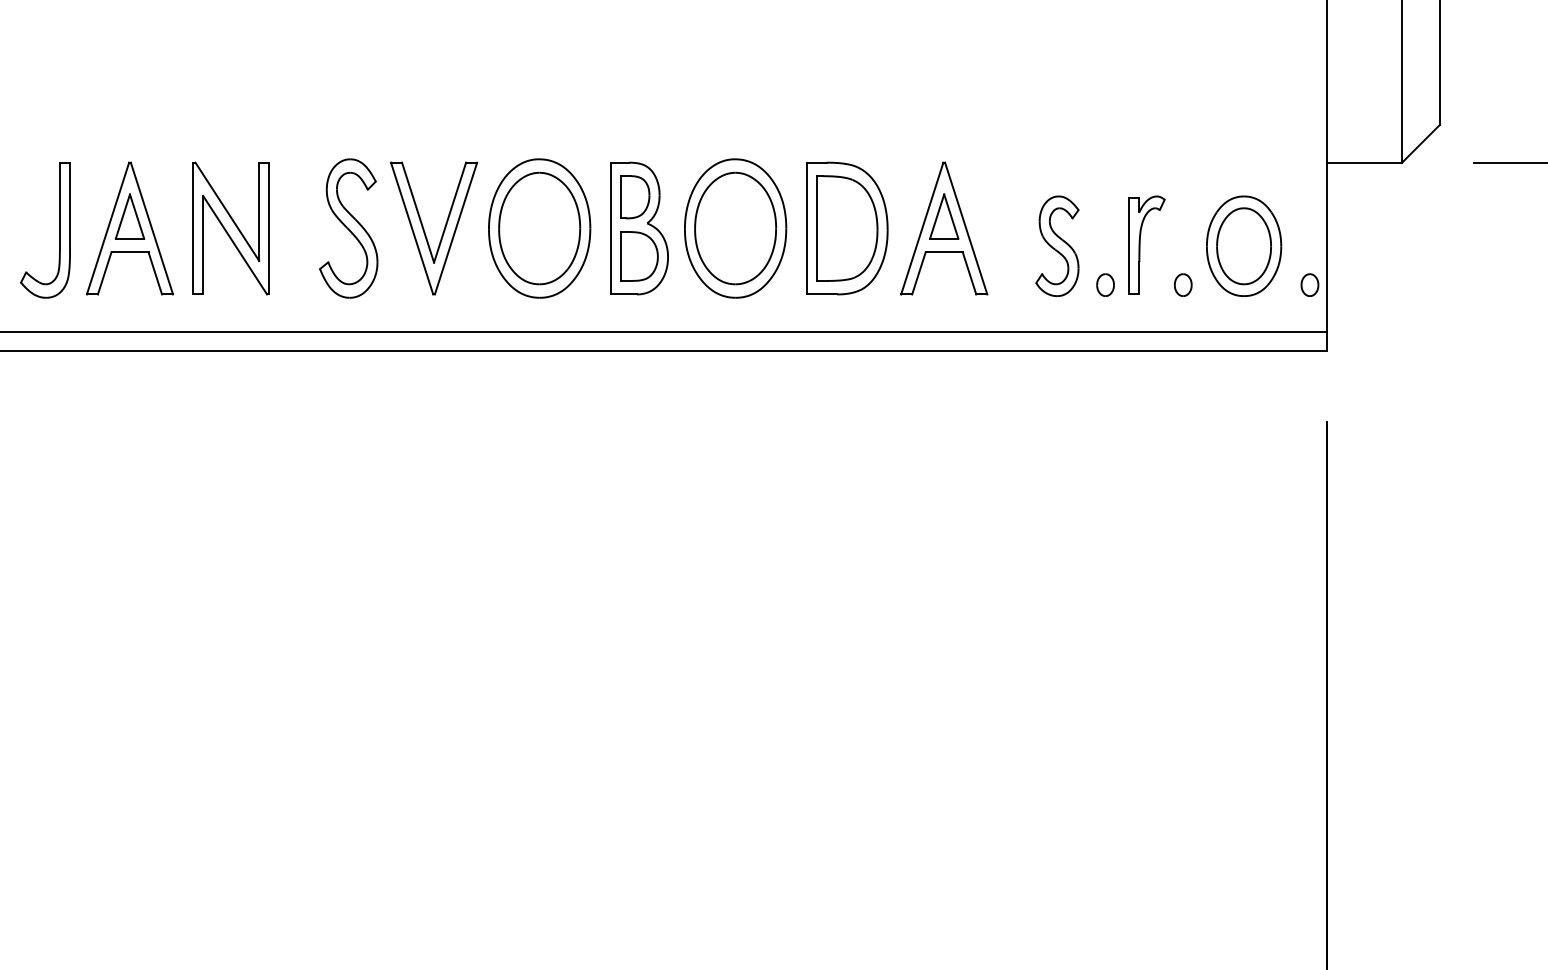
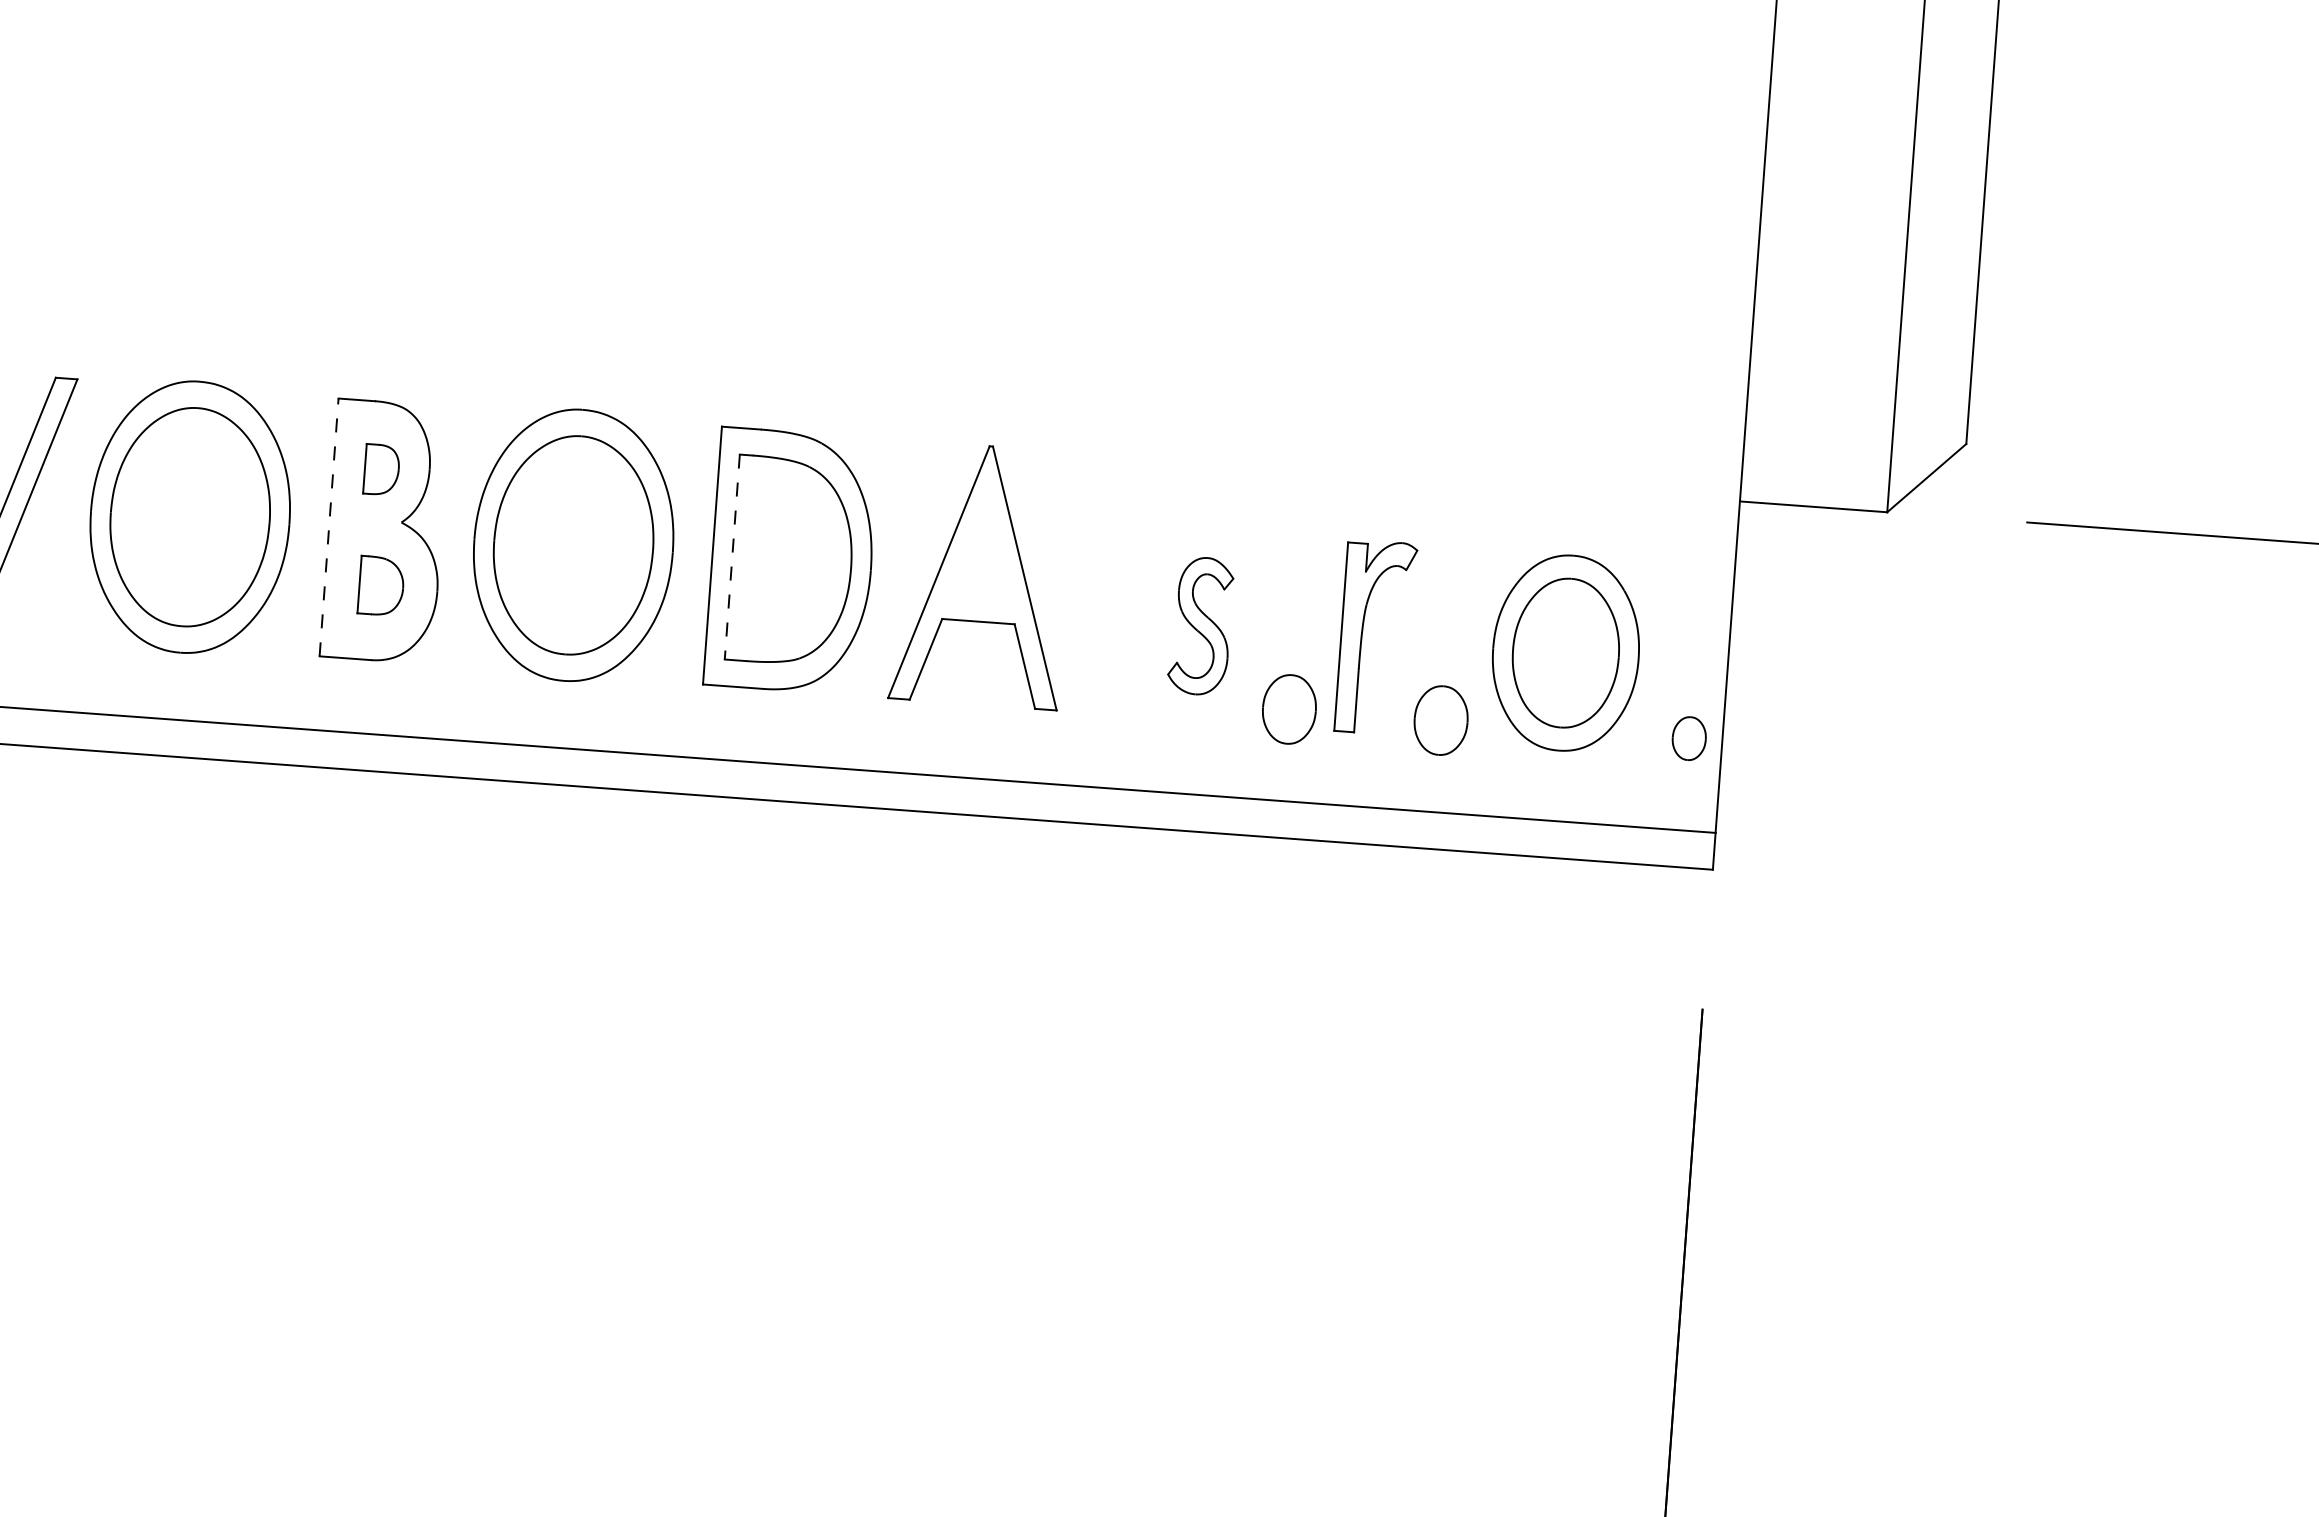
part: (635, 197) -> (382, 470), size x0.6
part: (944, 216) -> (984, 551), removed
line: (610, 228) -> (328, 527), solid -> dashed
line: (816, 229) -> (731, 558), solid -> dashed
part: (1057, 245) -> (1201, 624), size x0.7
part: (639, 256) -> (381, 586), size x0.6
part: (1105, 284) -> (1289, 707), size x1.6
part: (1183, 284) -> (1441, 719), size x1.6

